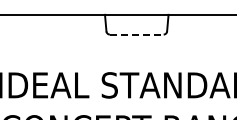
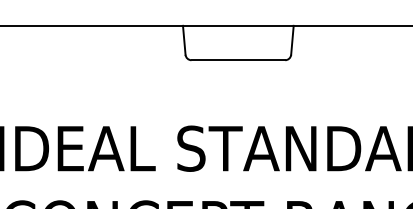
line: (136, 34) -> (237, 60), dashed -> solid

